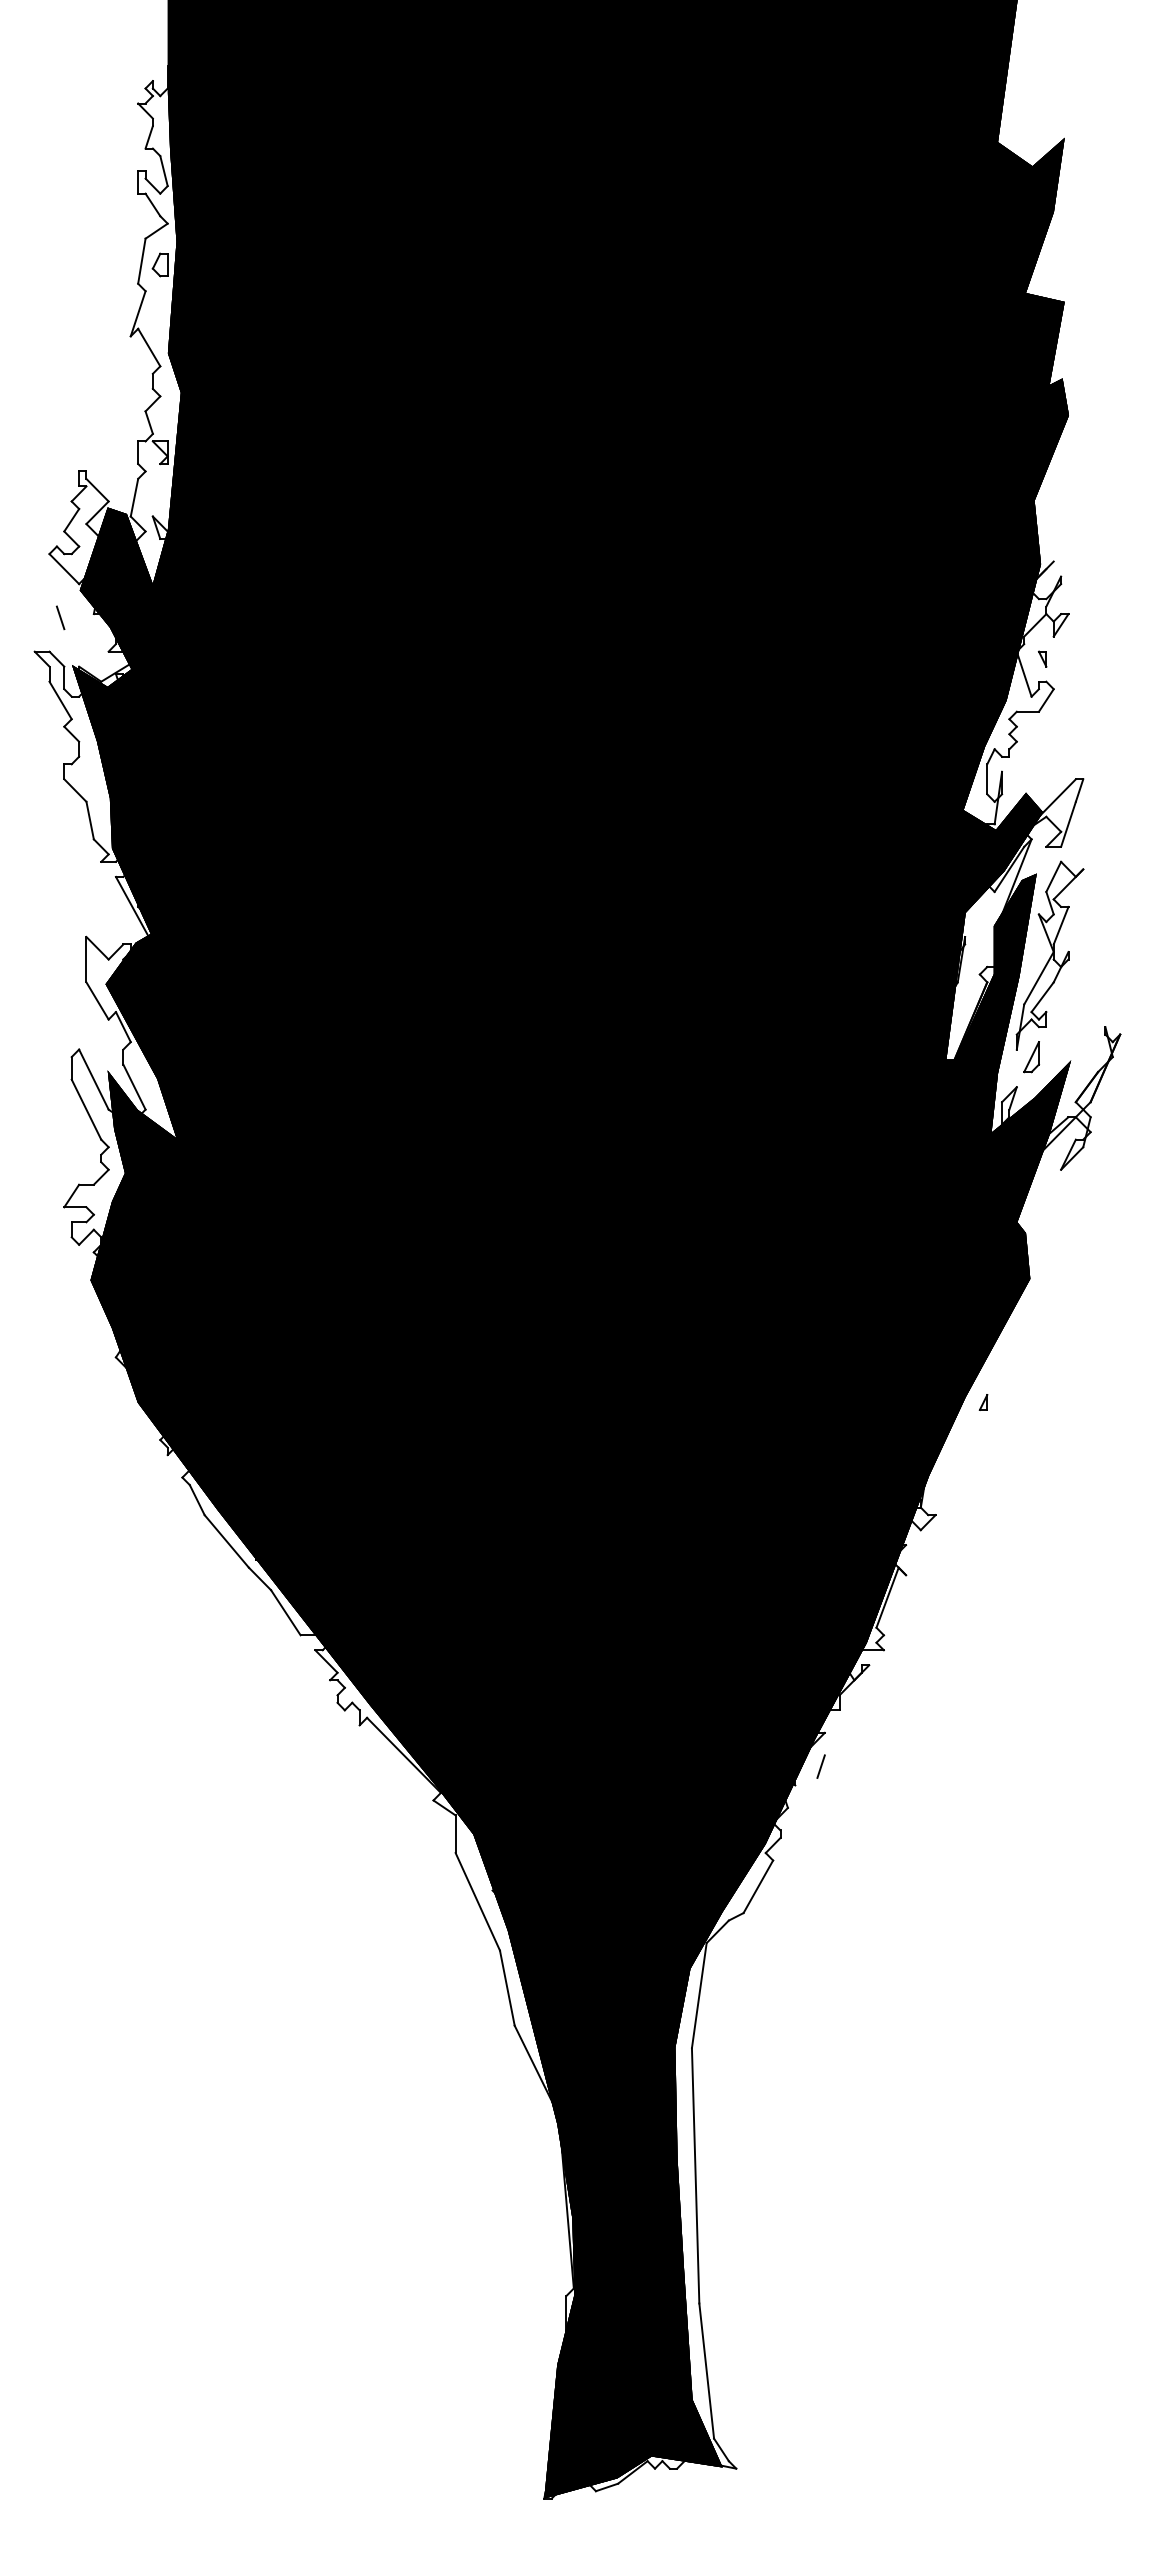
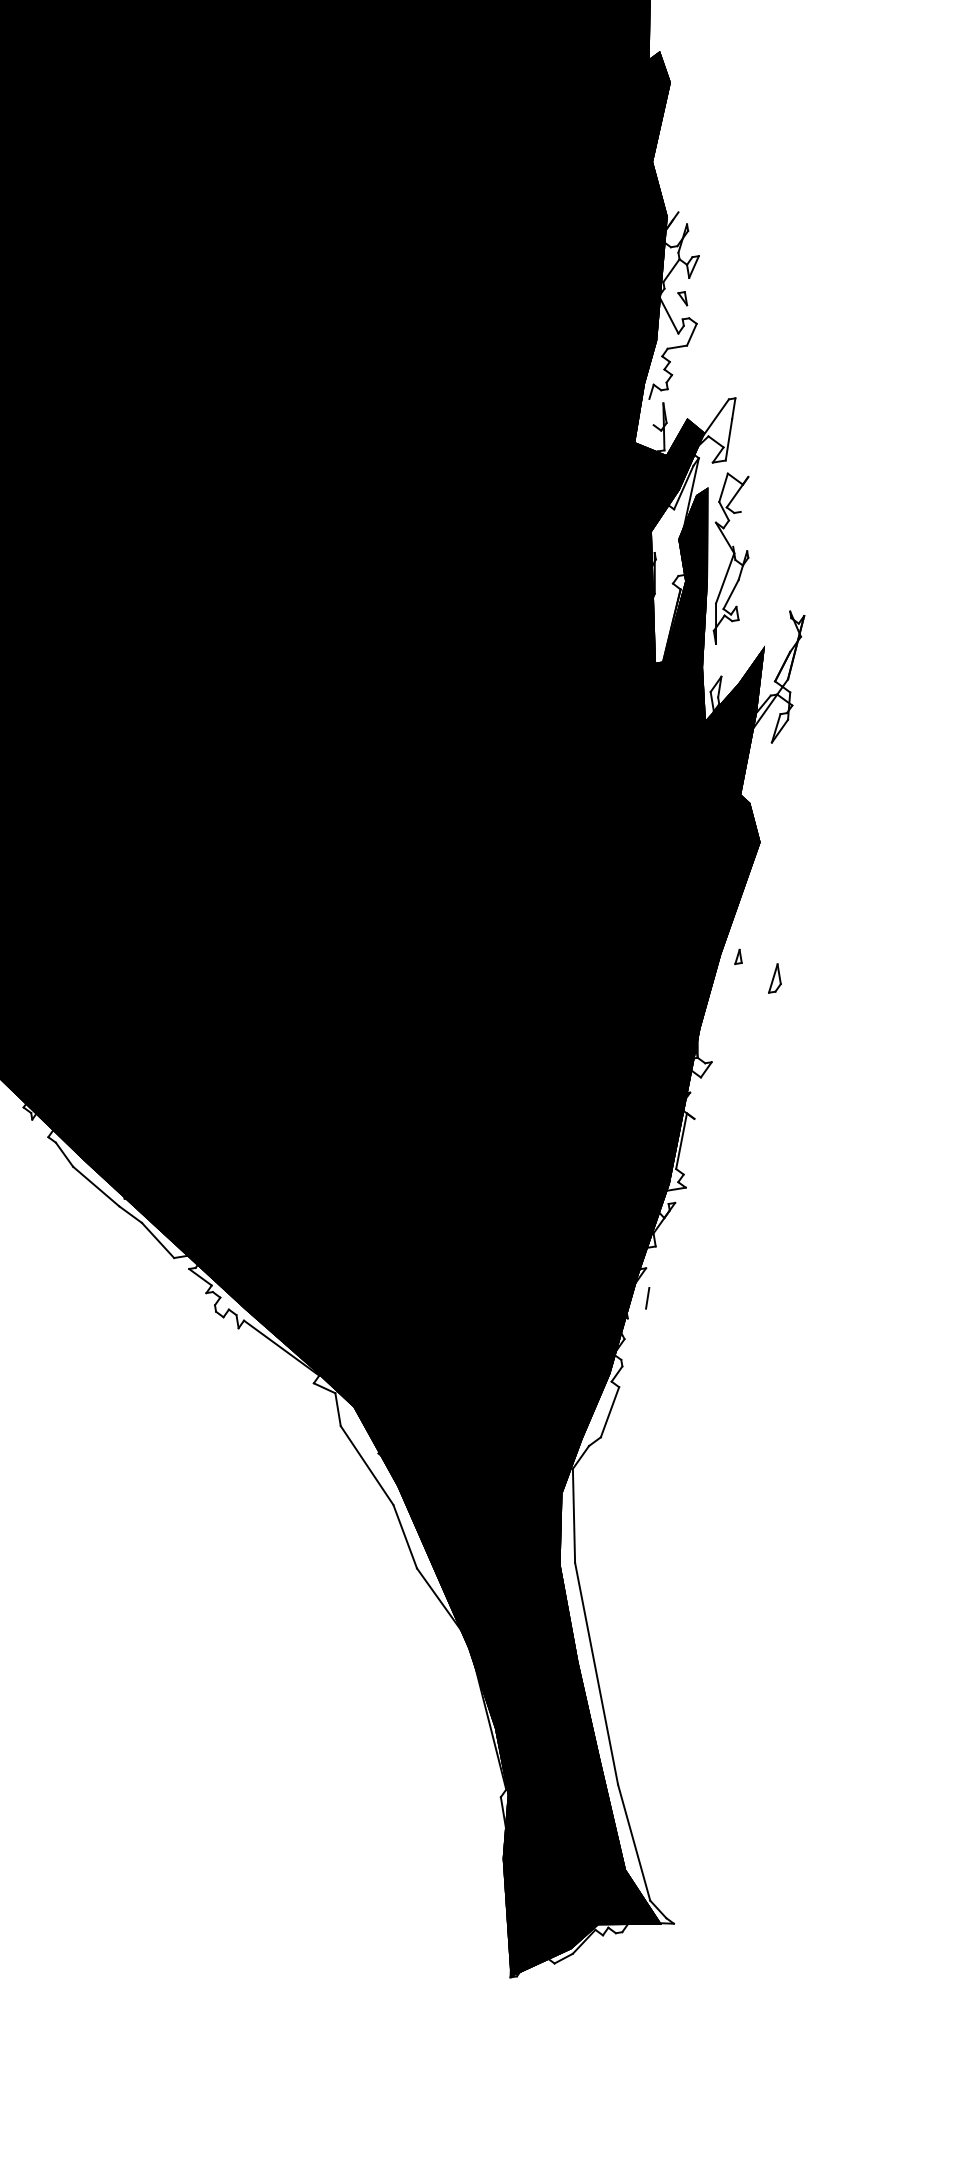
line: (987, 779) -> (651, 412), removed
line: (1060, 925) -> (736, 529), removed
part: (1031, 1057) -> (773, 978), moved

